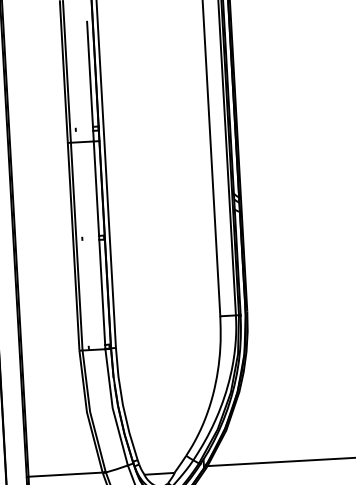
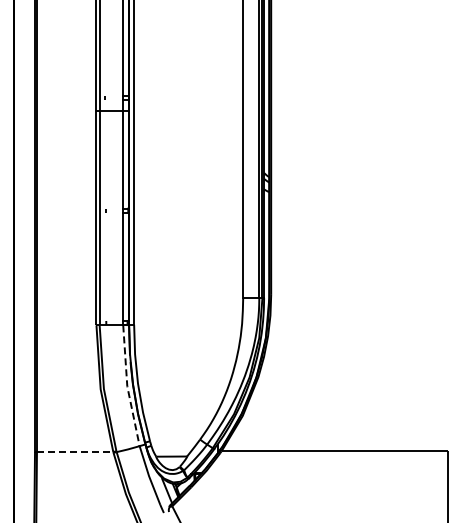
line: (112, 408) -> (127, 386), solid -> dashed
line: (65, 475) -> (74, 452), solid -> dashed

